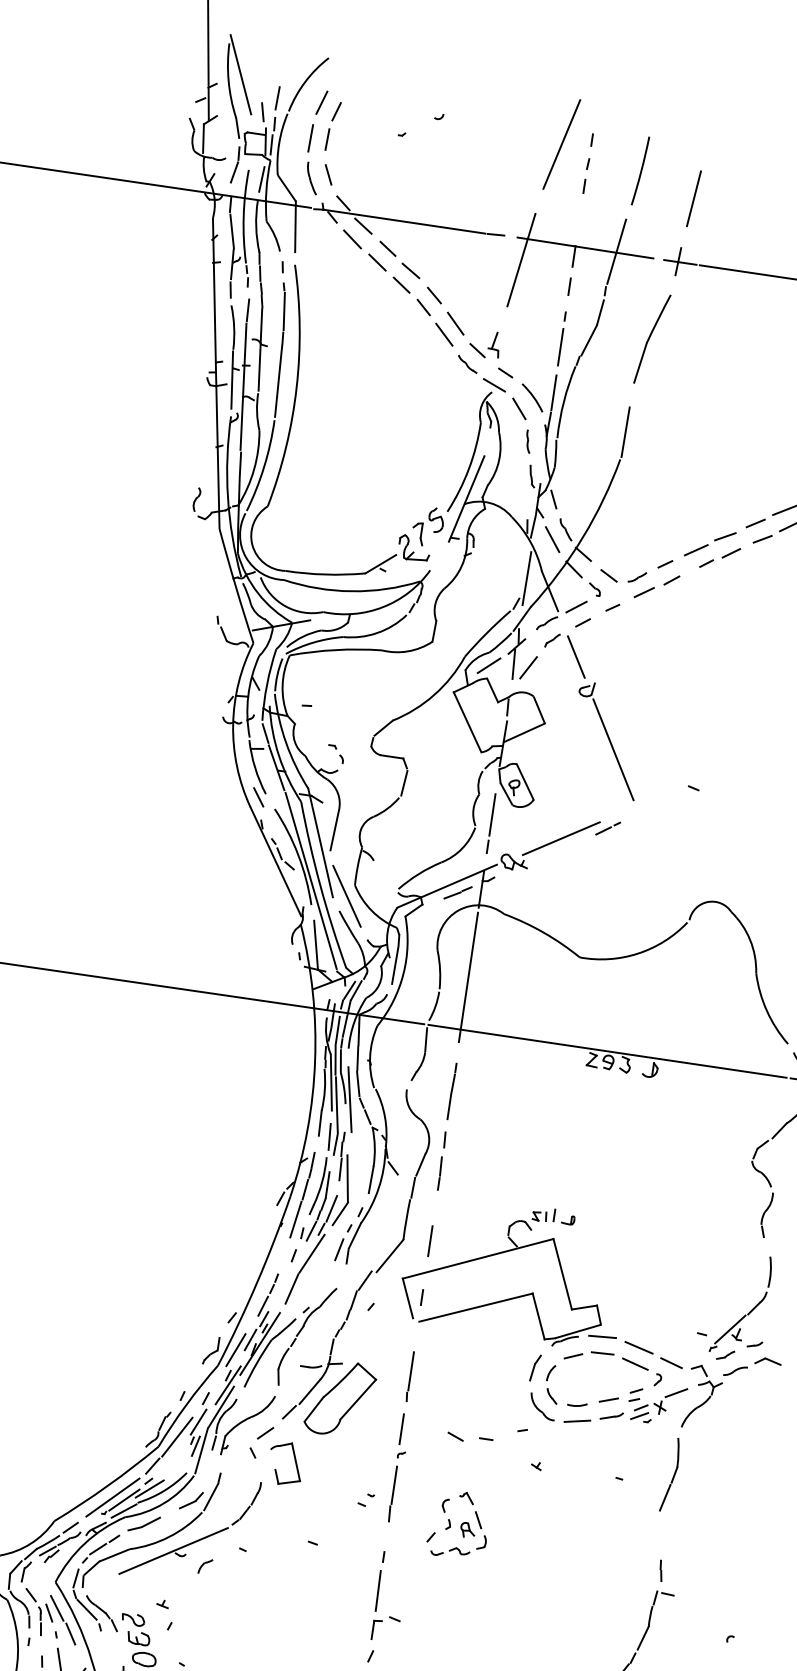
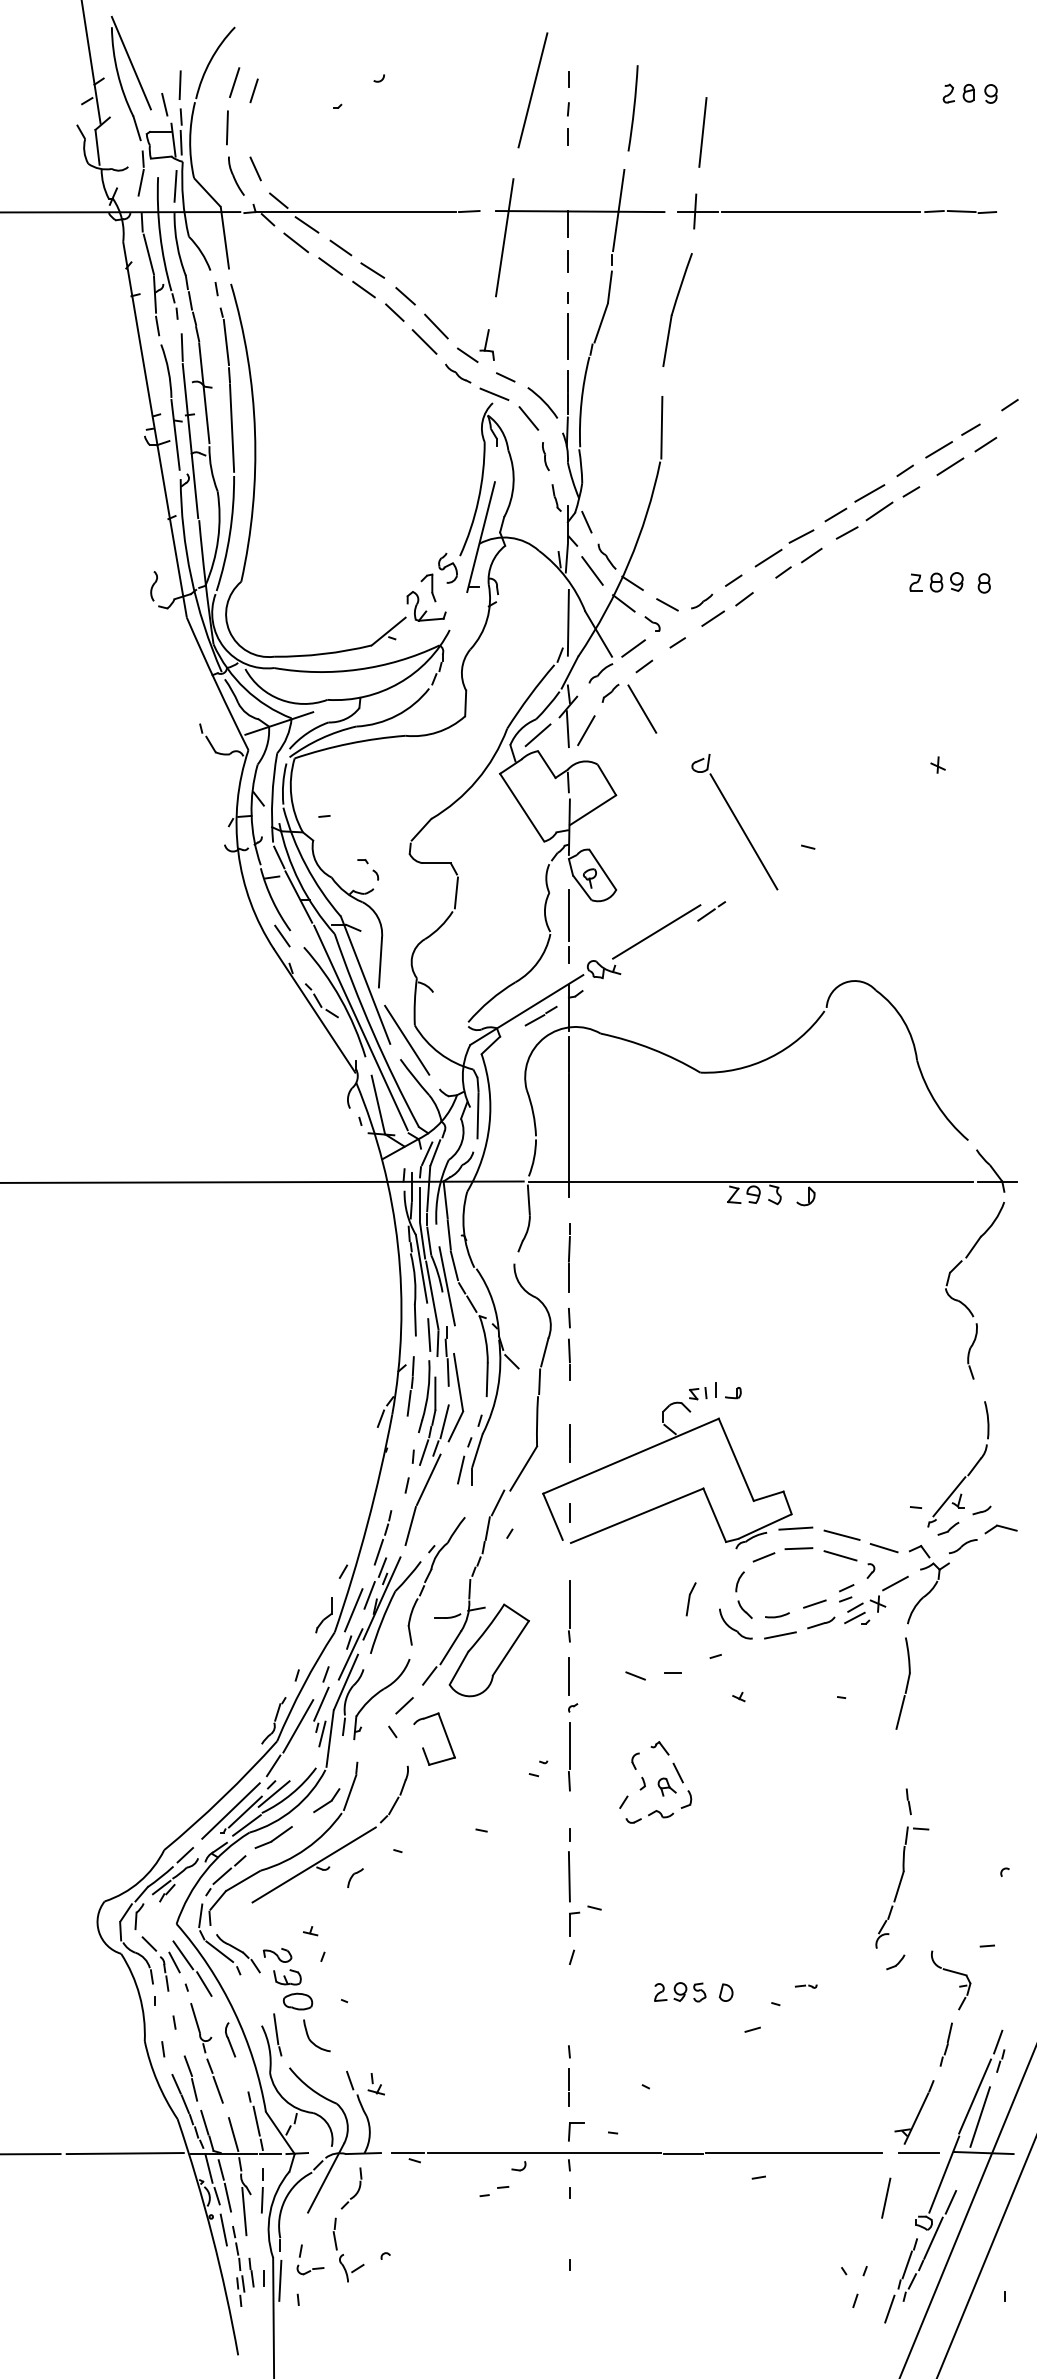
line: (327, 139) -> (247, 126), removed
part: (606, 741) -> (734, 822), moved
line: (295, 1218) -> (402, 1440), removed
part: (534, 1368) -> (690, 1599), moved

